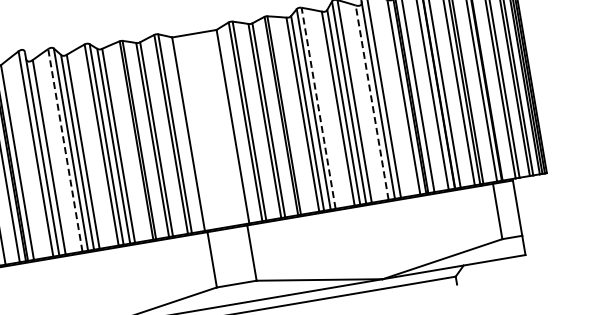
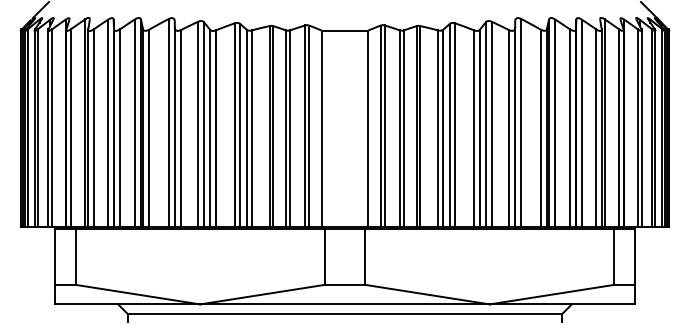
line: (371, 102) -> (508, 128), dashed -> solid
line: (319, 108) -> (455, 125), dashed -> solid
line: (65, 150) -> (198, 124), dashed -> solid

